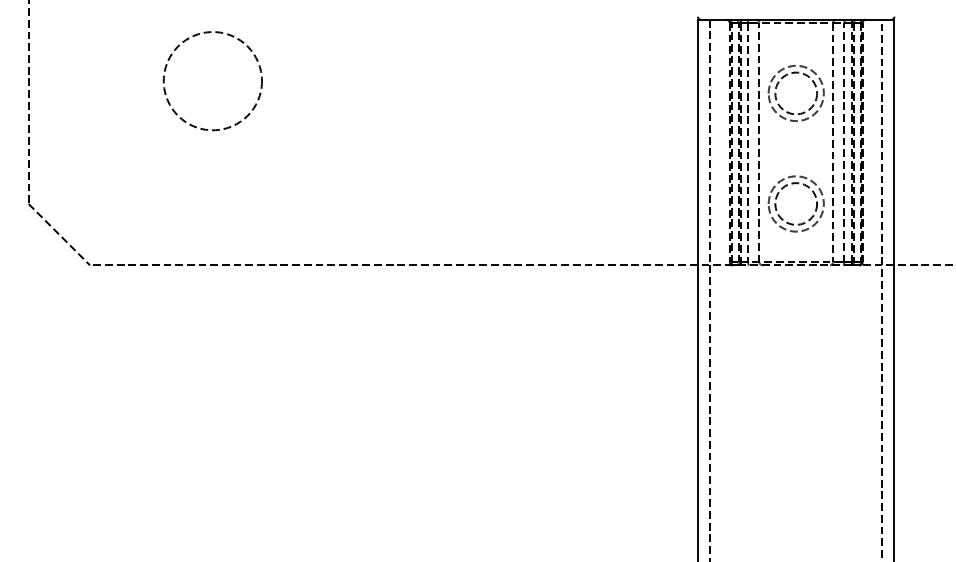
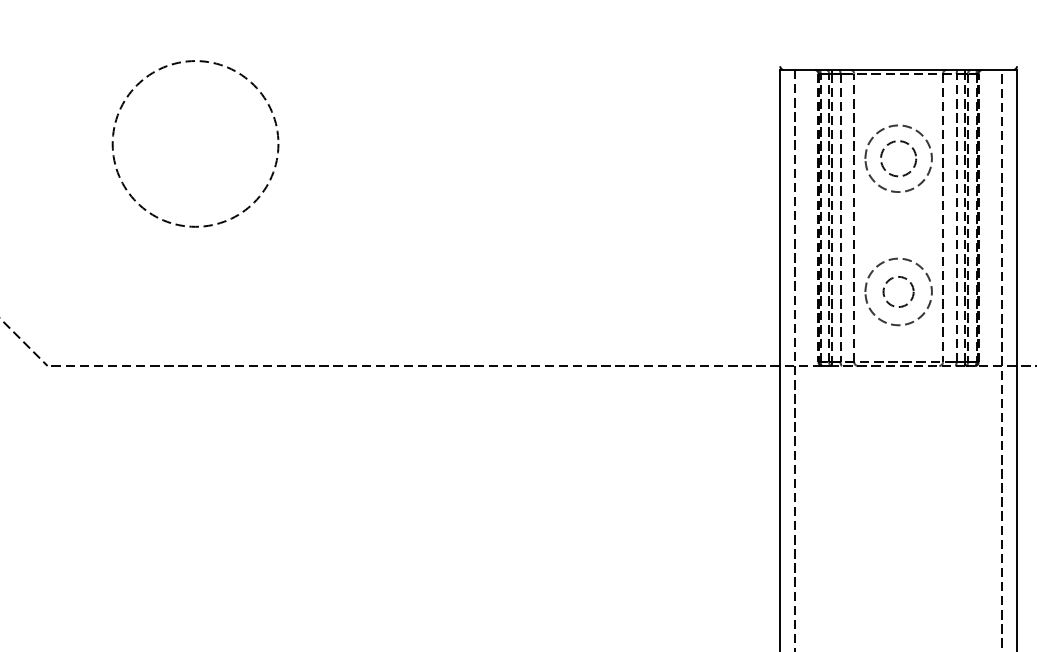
circle: (212, 81) -> (195, 144), size x1.4
circle: (796, 93) -> (898, 158), size x0.7
circle: (796, 203) -> (898, 291), size x0.6

